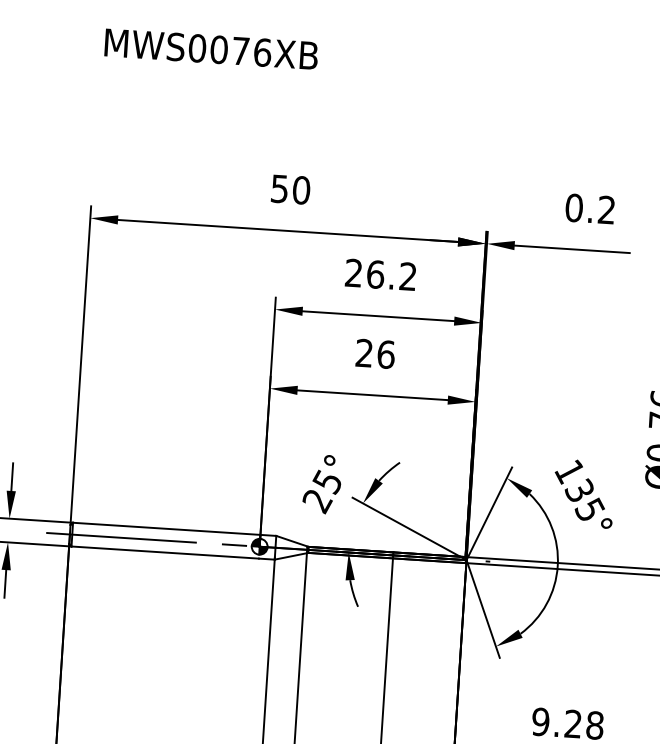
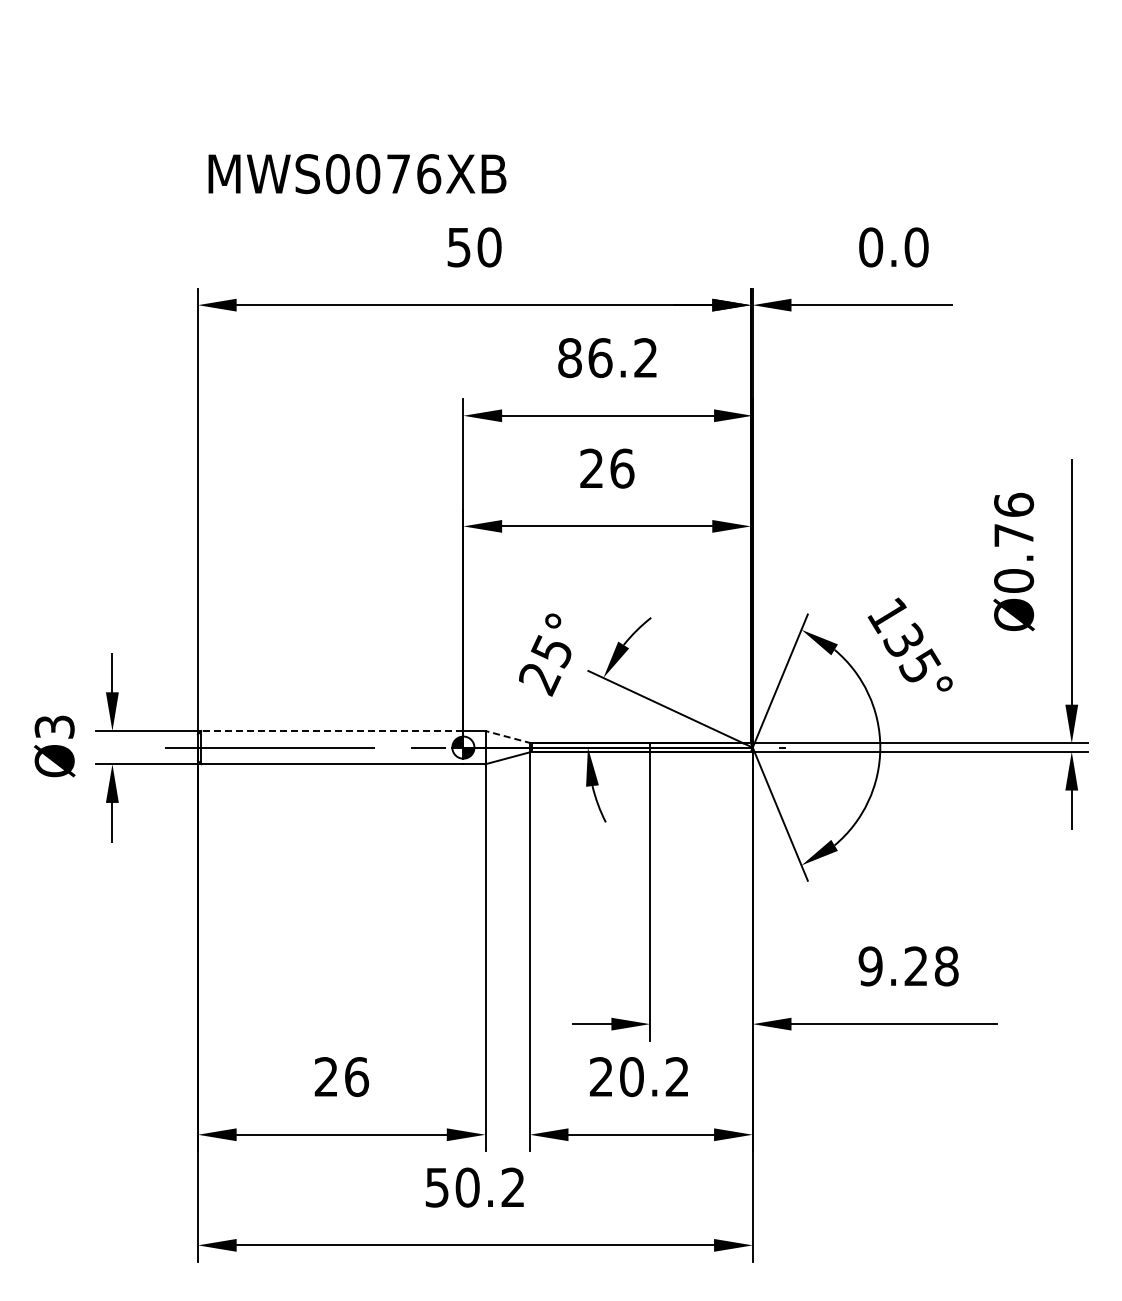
text: (211, 49) -> (357, 174), moved
text: (606, 210) -> (916, 247), 0.2 -> 0.0
text: (353, 273) -> (569, 358), 26.2 -> 86.2
line: (166, 529) -> (331, 731), solid -> dashed
line: (292, 541) -> (508, 737), solid -> dashed

